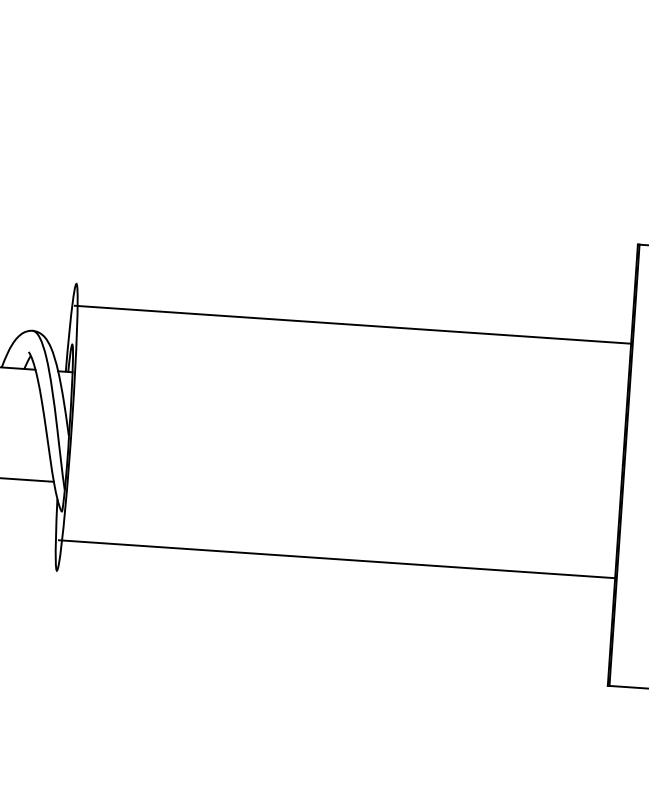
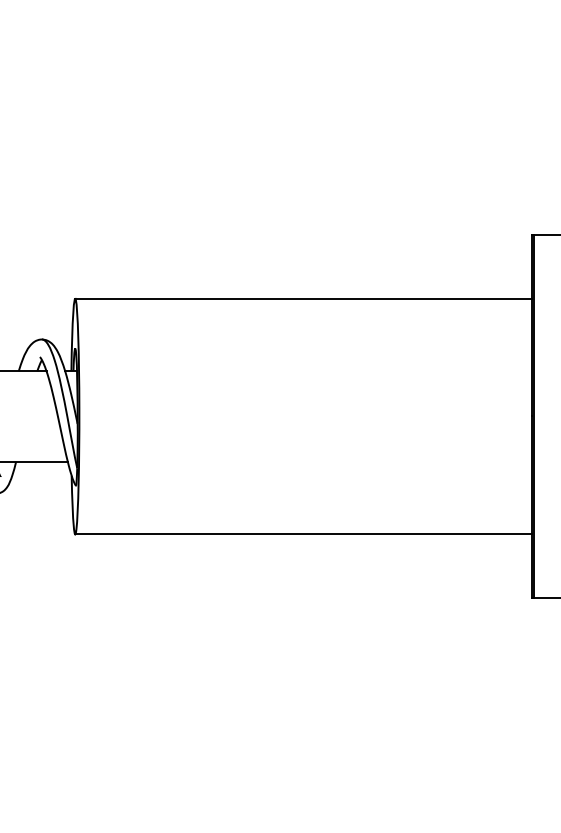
line: (352, 324) -> (303, 298), moved
line: (336, 559) -> (303, 534), moved

